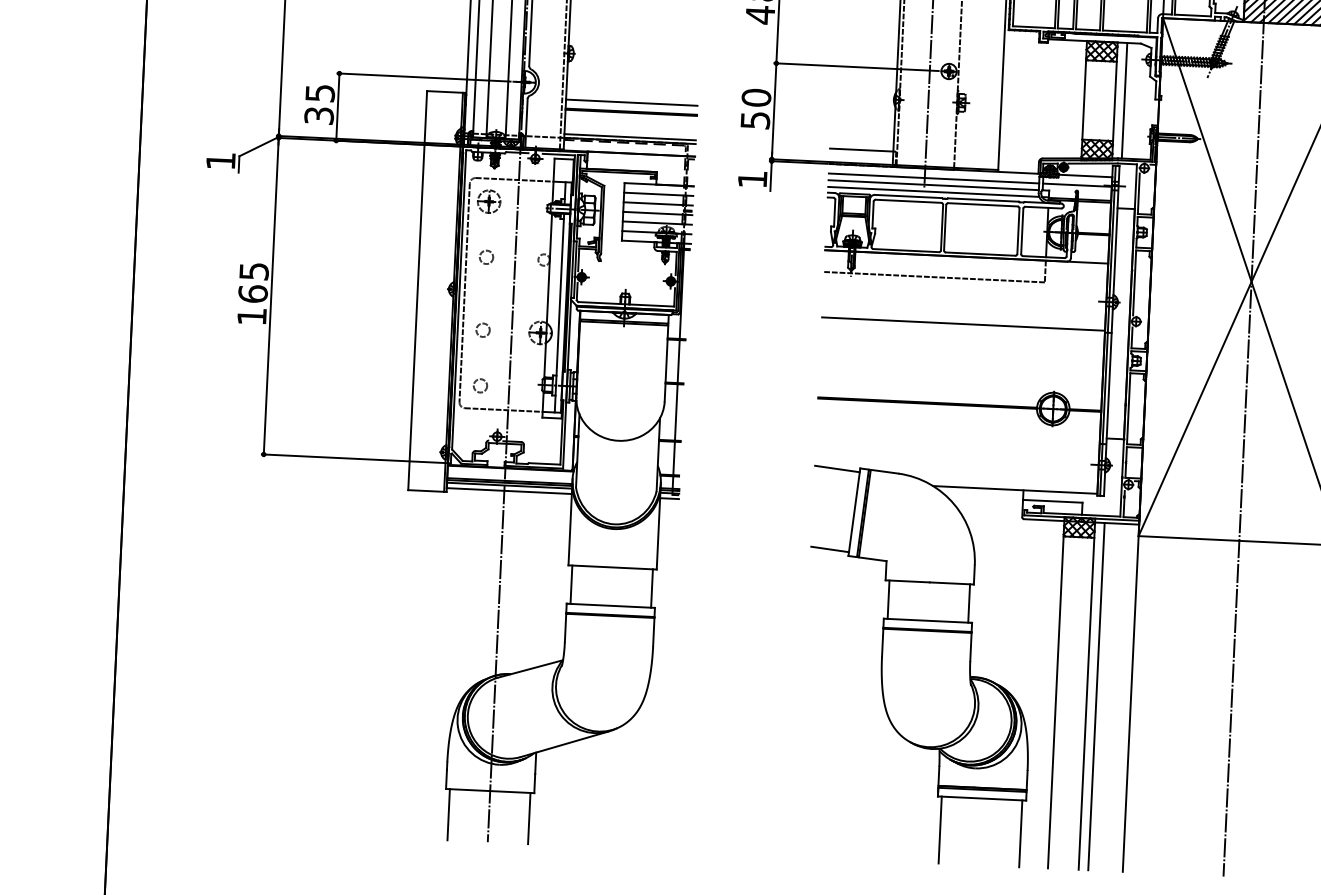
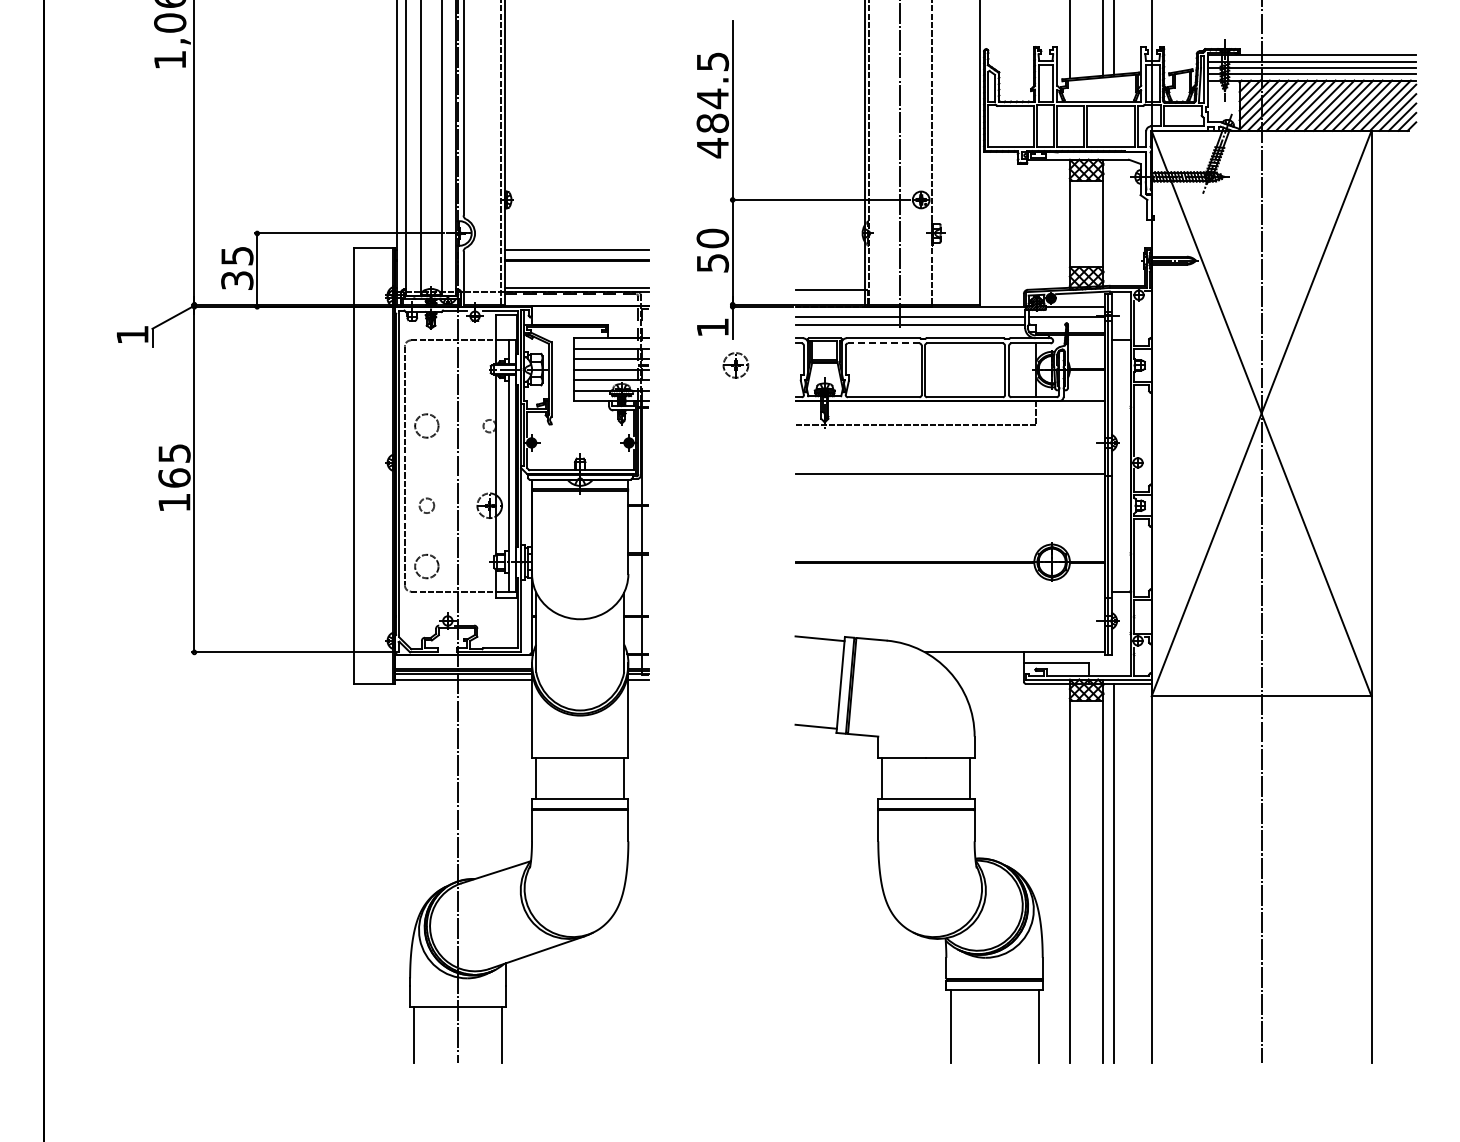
line: (1124, 100) -> (1113, 222), removed
line: (933, 191) -> (910, 331), removed
part: (488, 201) -> (735, 365), moved
line: (908, 201) -> (883, 343), solid -> dashed
circle: (486, 257) -> (426, 426), size x1.6
circle: (480, 385) -> (426, 566), size x1.6

